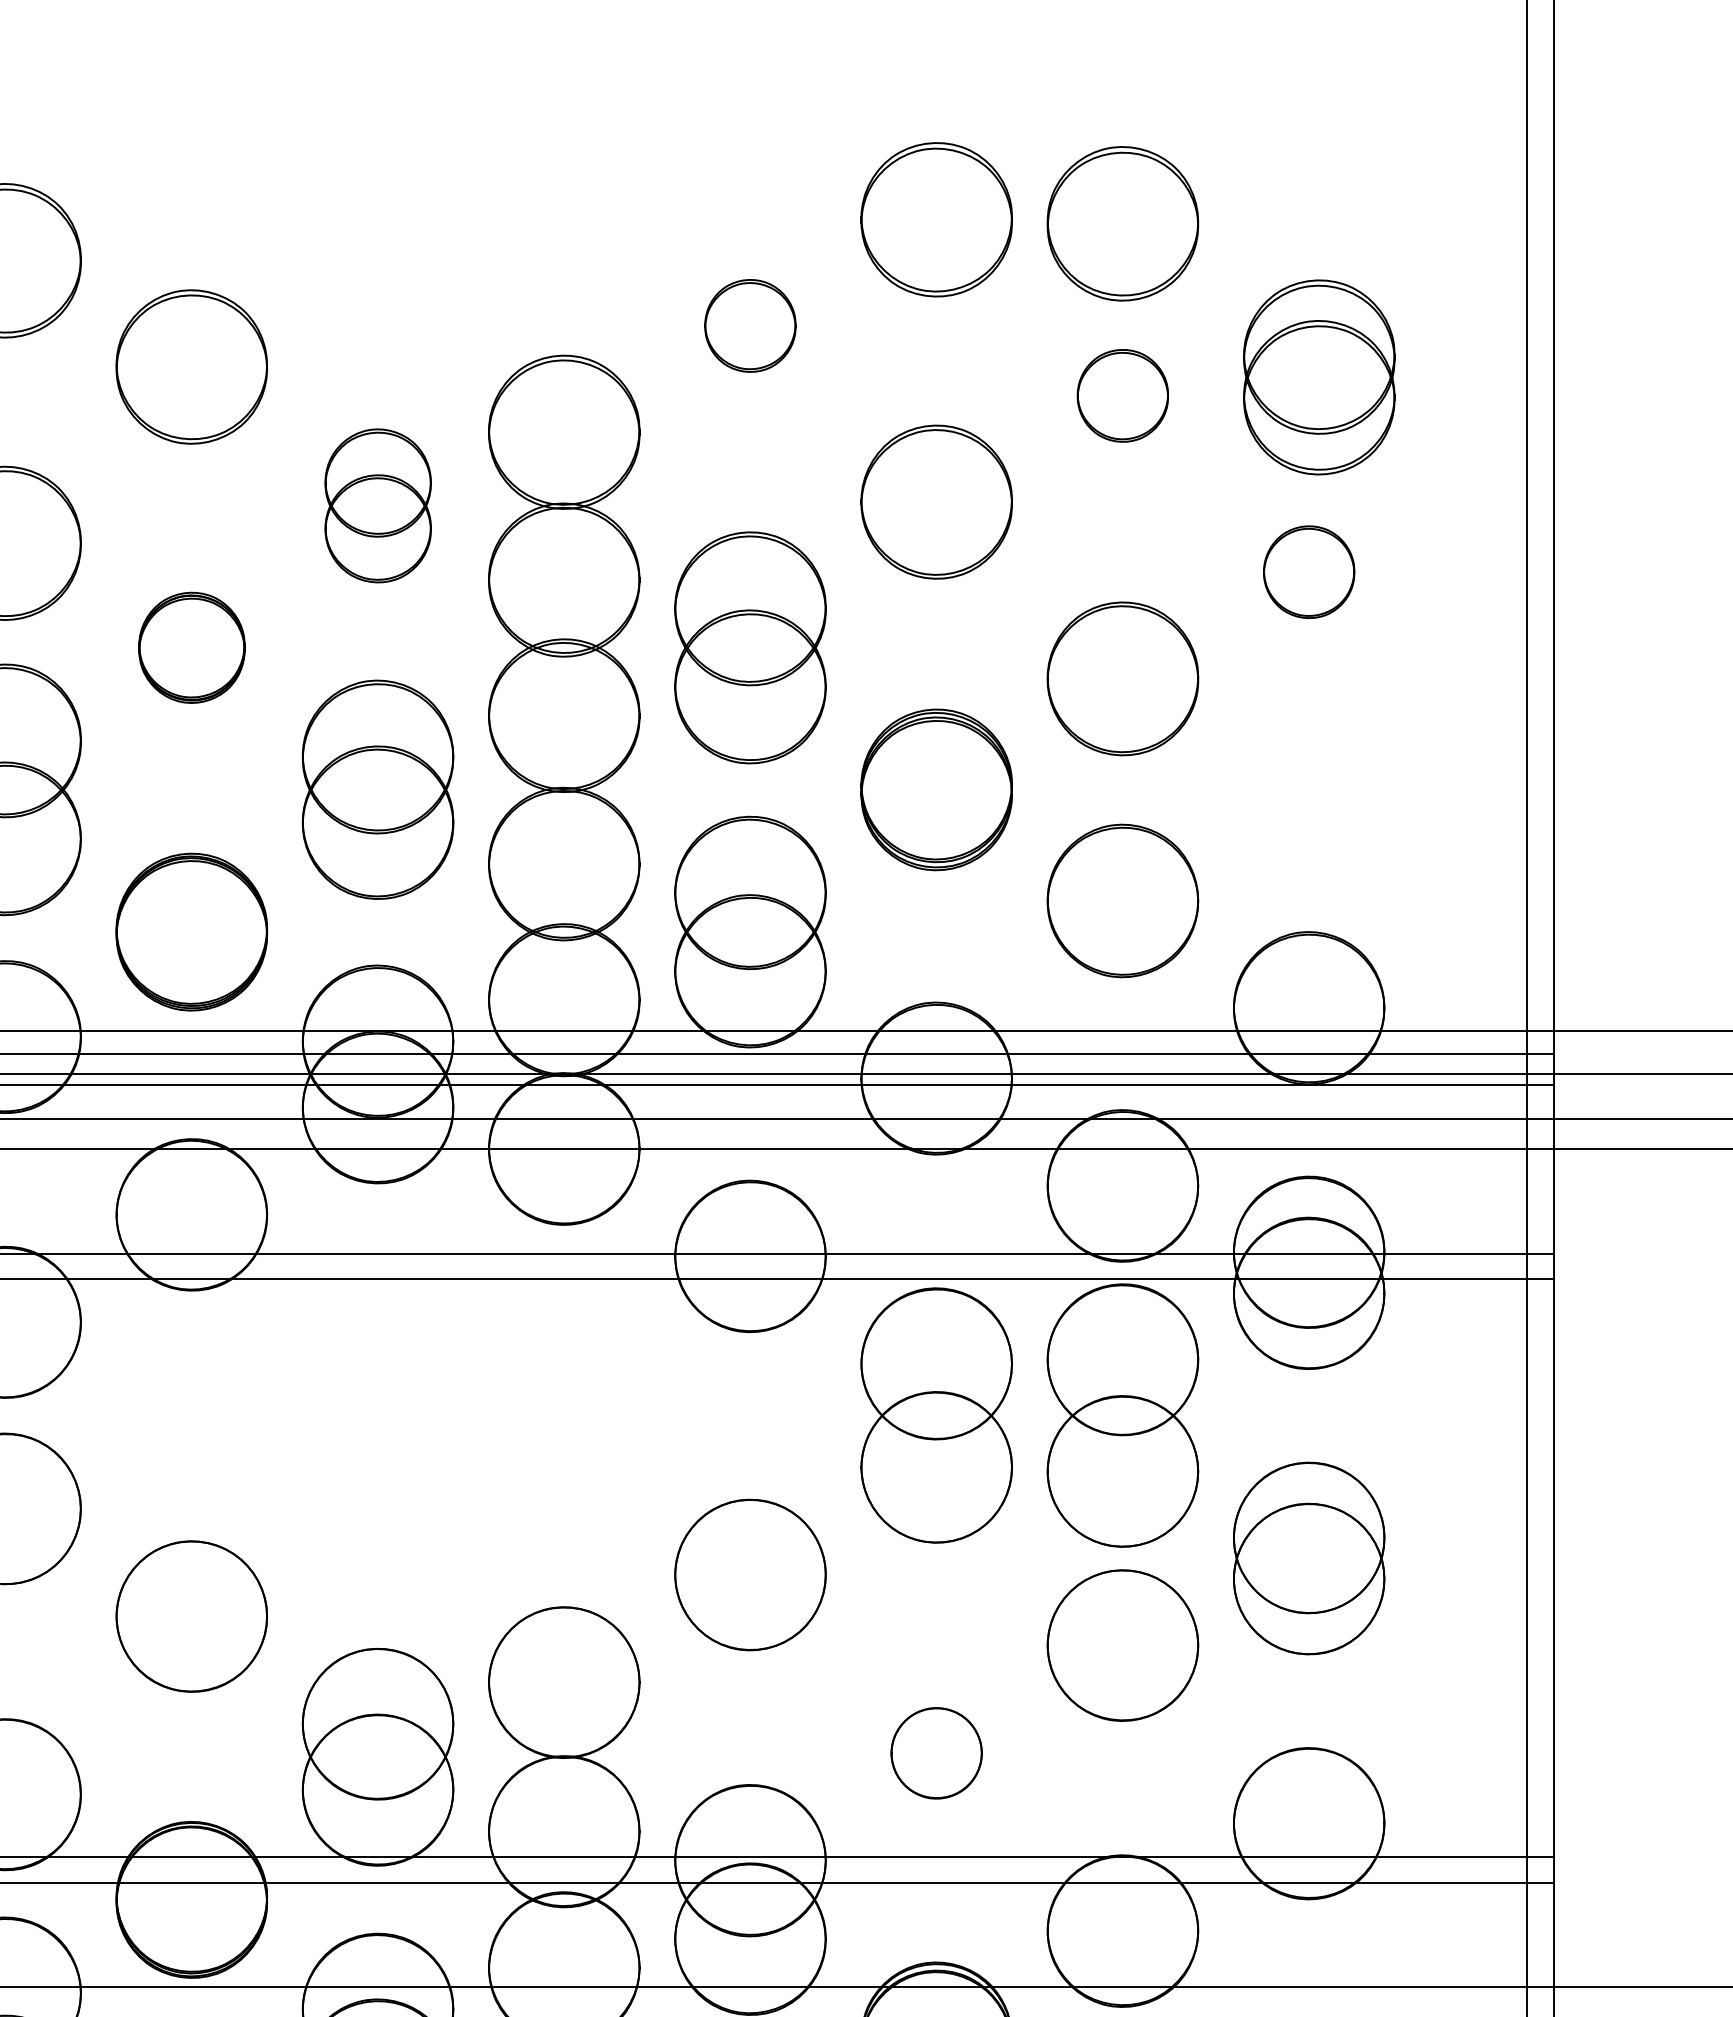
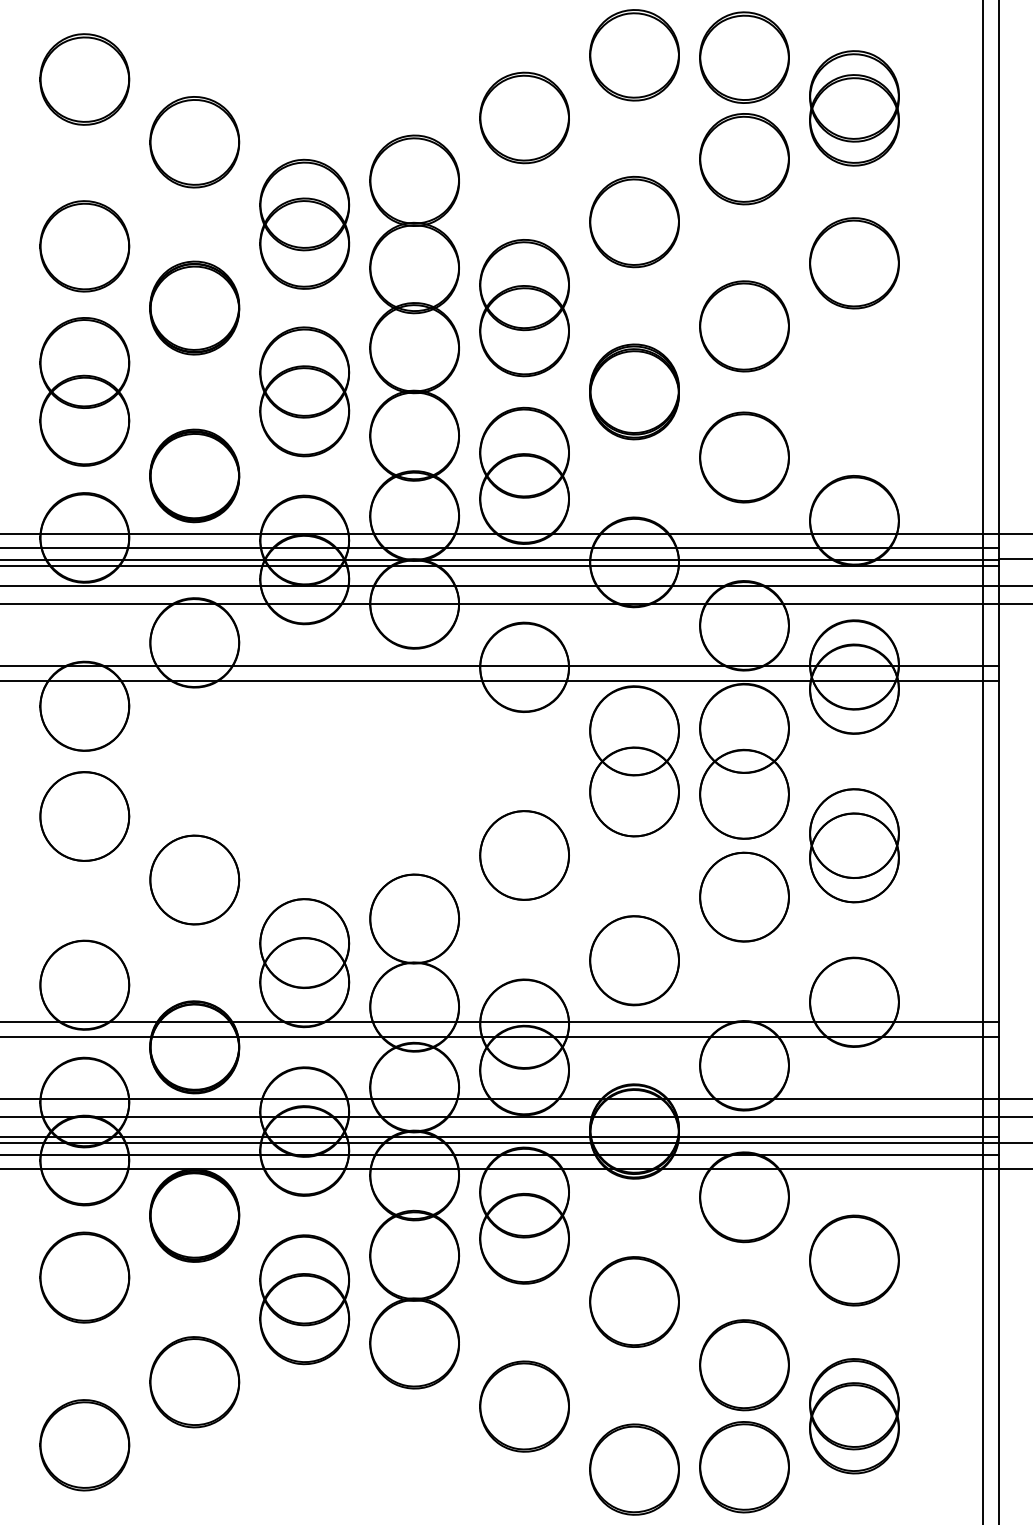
part: (750, 325) -> (524, 117), size x1.67
part: (1319, 377) -> (854, 108), moved
part: (1122, 396) -> (744, 159), size x1.67
part: (377, 504) -> (304, 223), size x1.43
part: (1309, 572) -> (854, 263), size x1.67
part: (191, 646) -> (194, 307), size x1.43
part: (936, 1752) -> (634, 960), size x1.67

